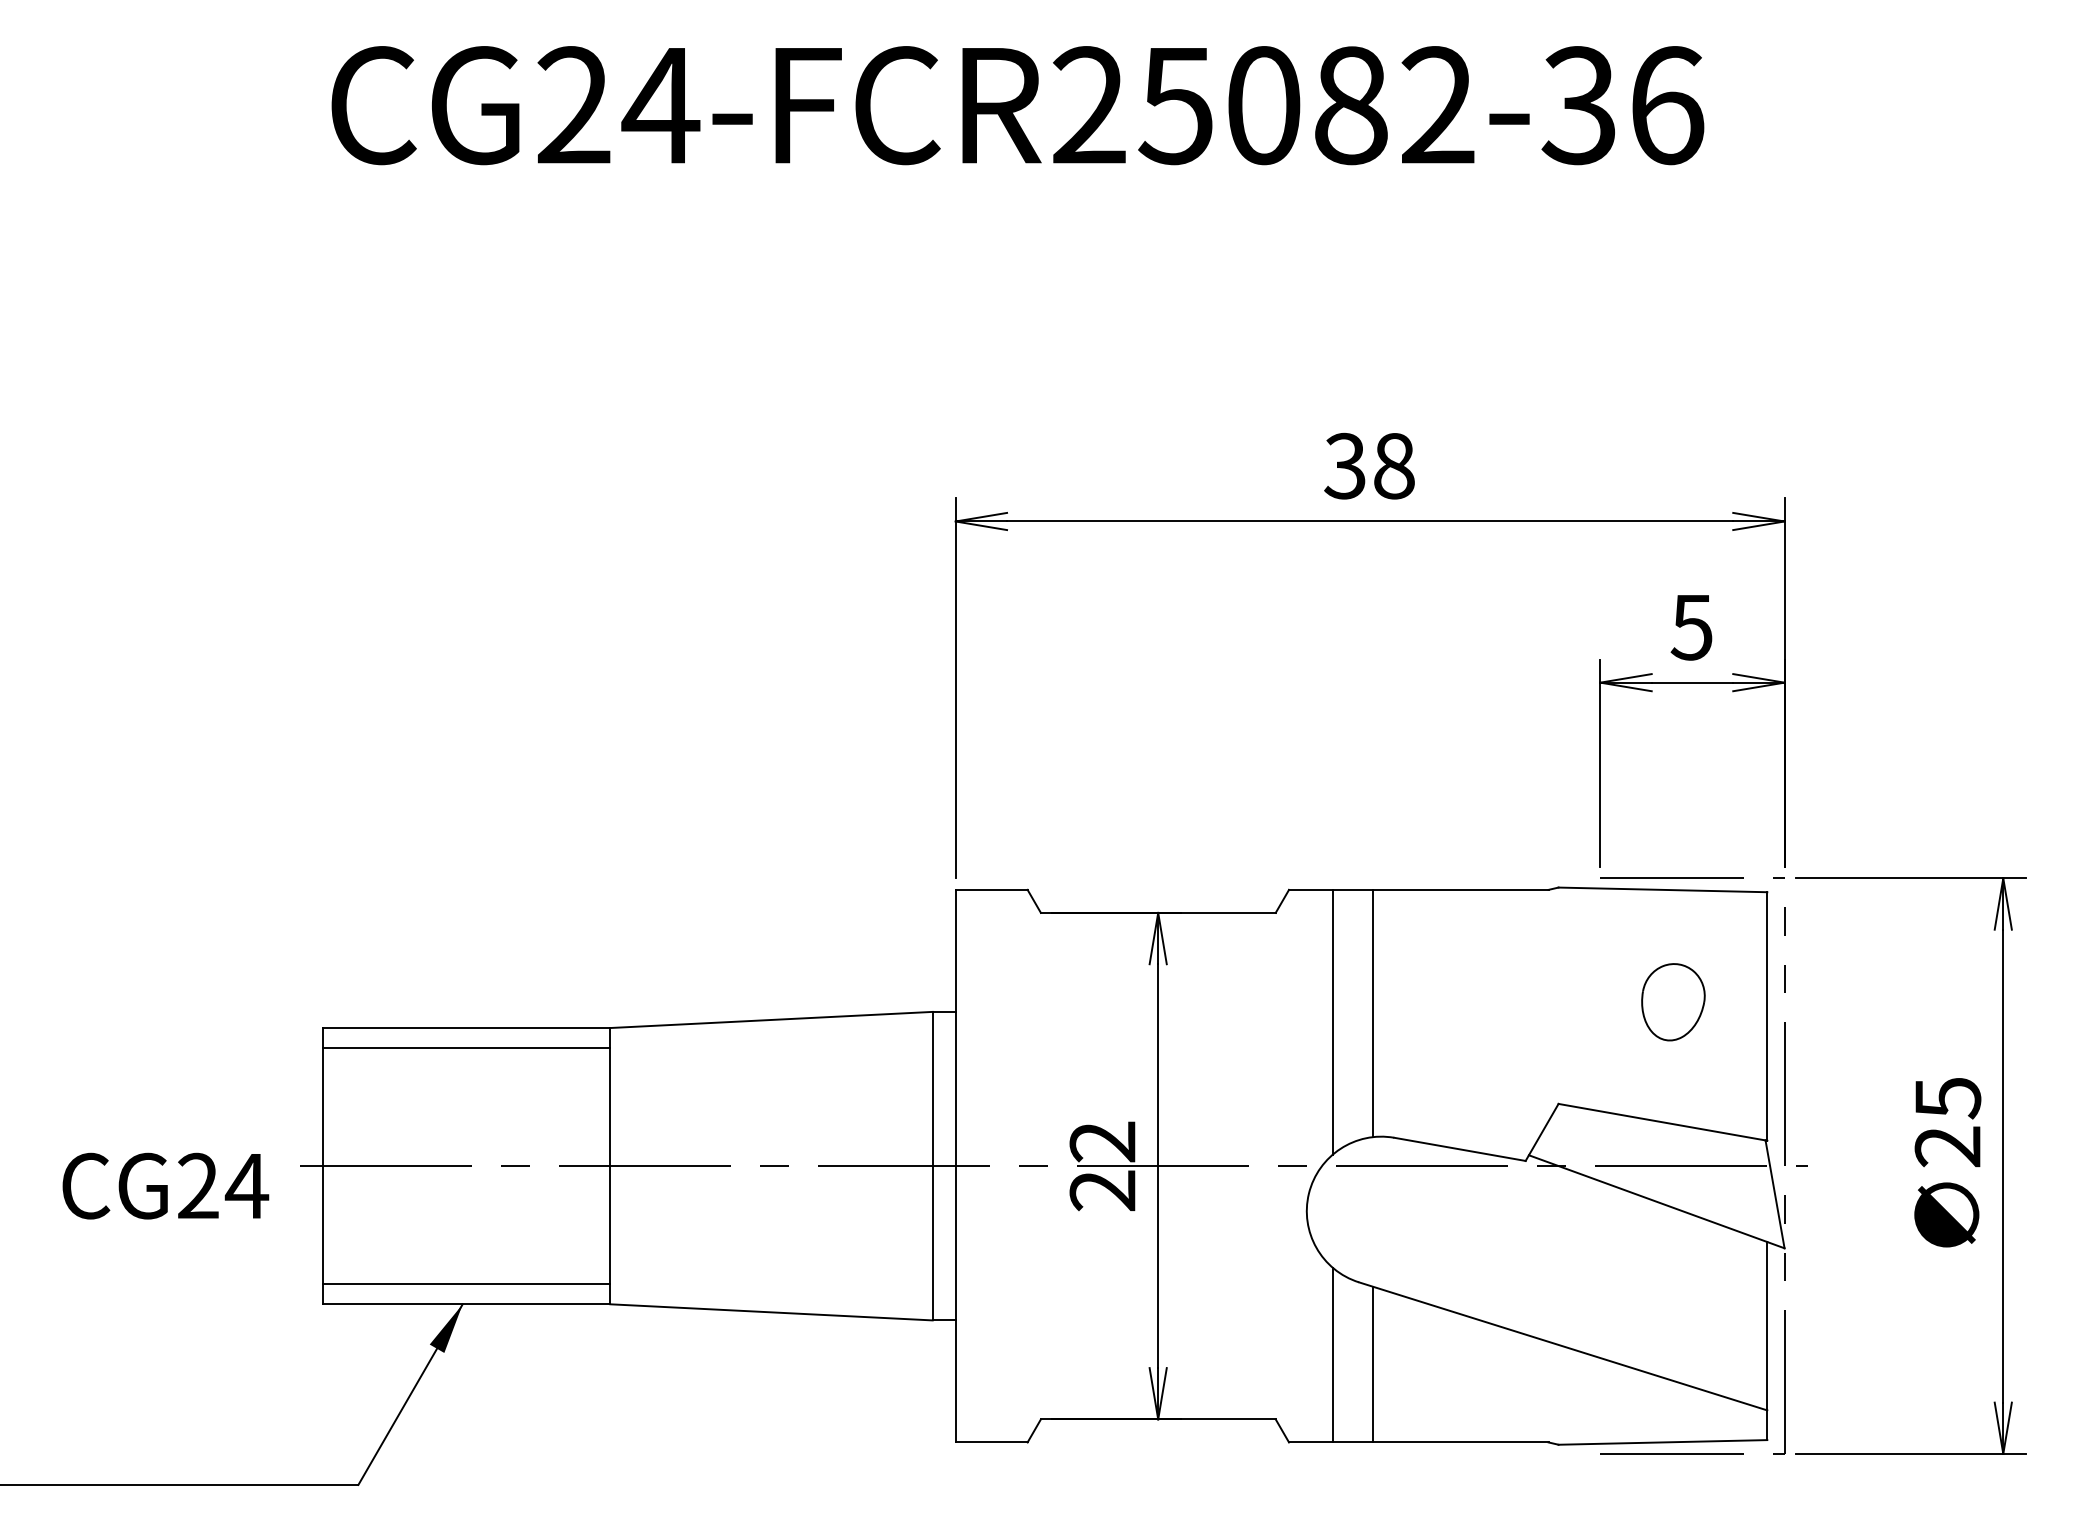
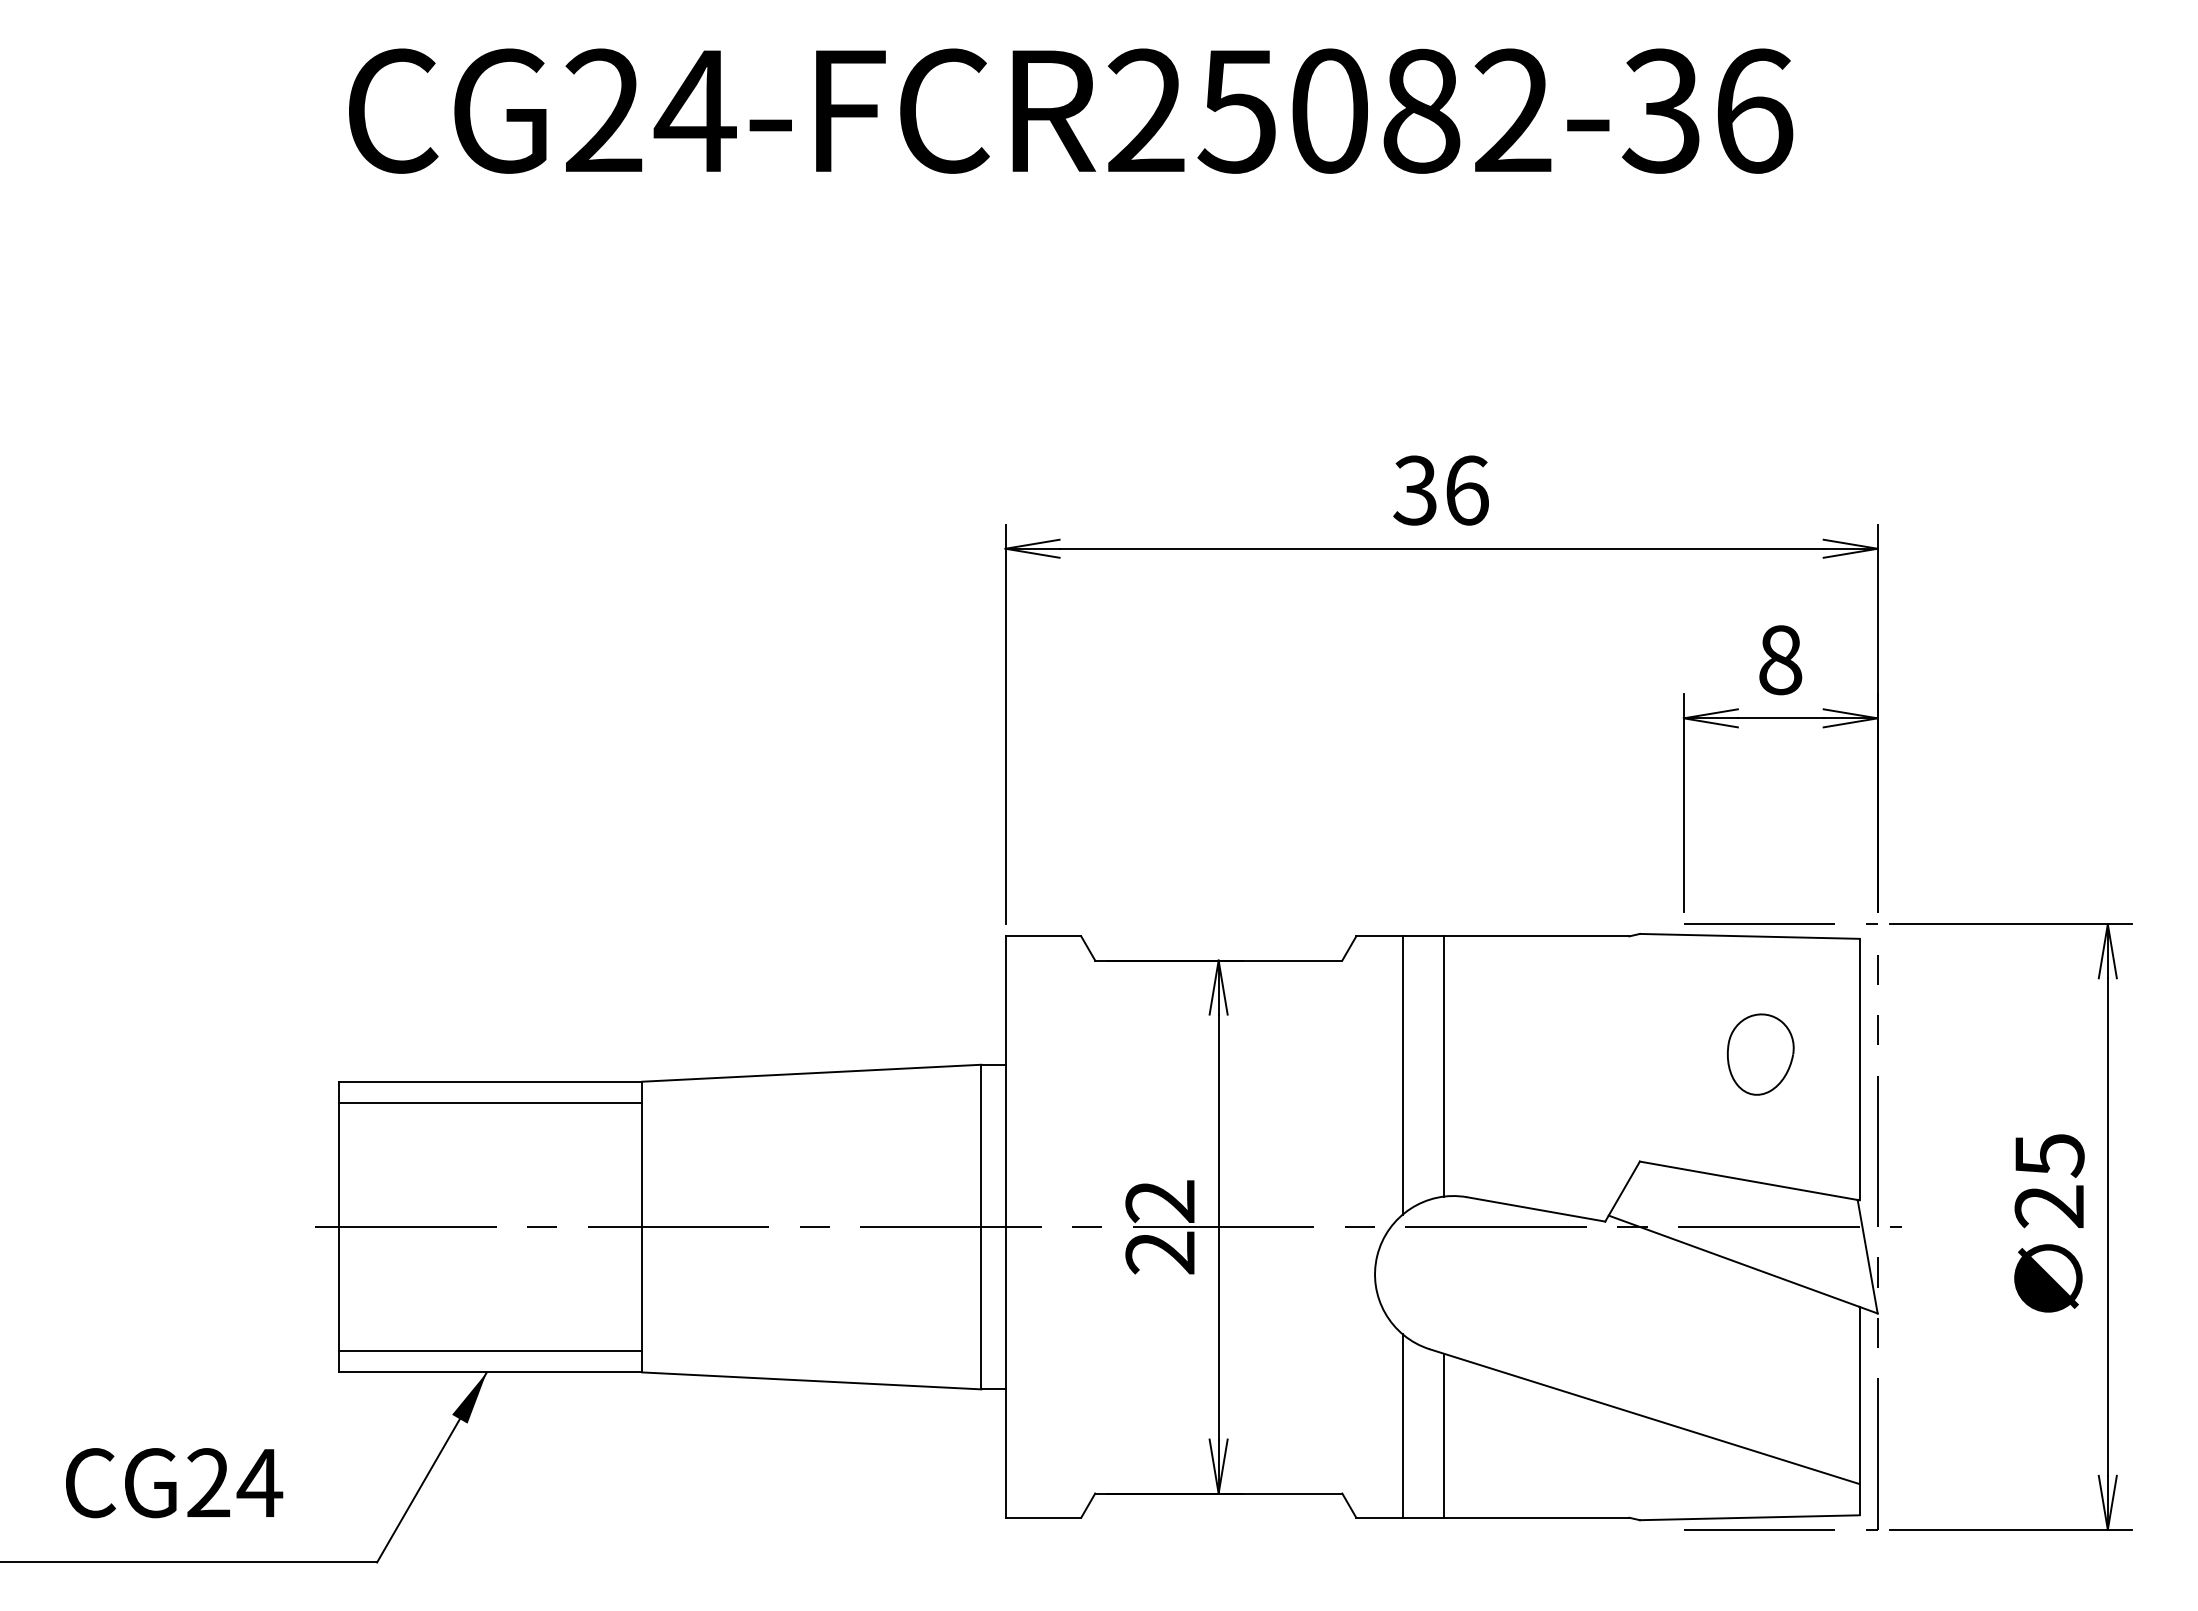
text: (1394, 466) -> (1467, 490), 38 -> 36
text: (1691, 627) -> (1779, 660), 5 -> 8
text: (165, 1186) -> (174, 1483), moved

